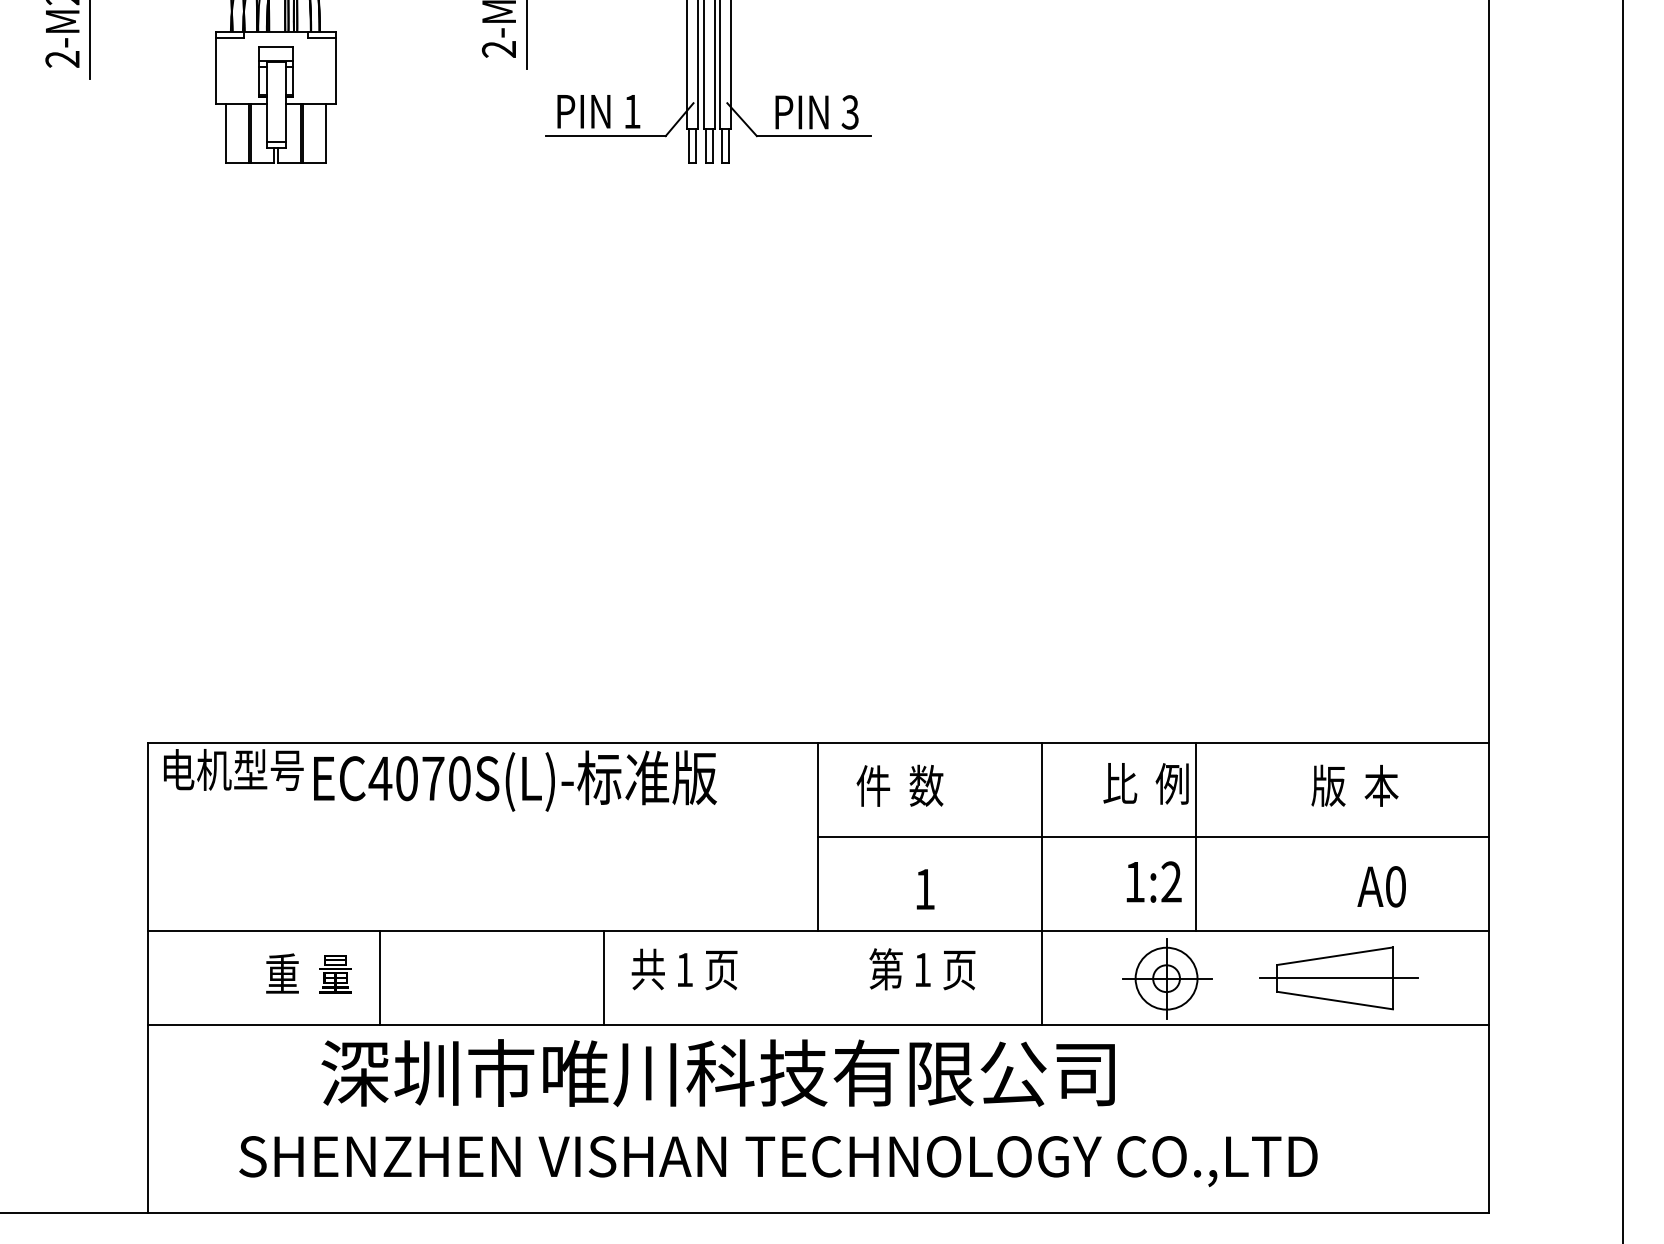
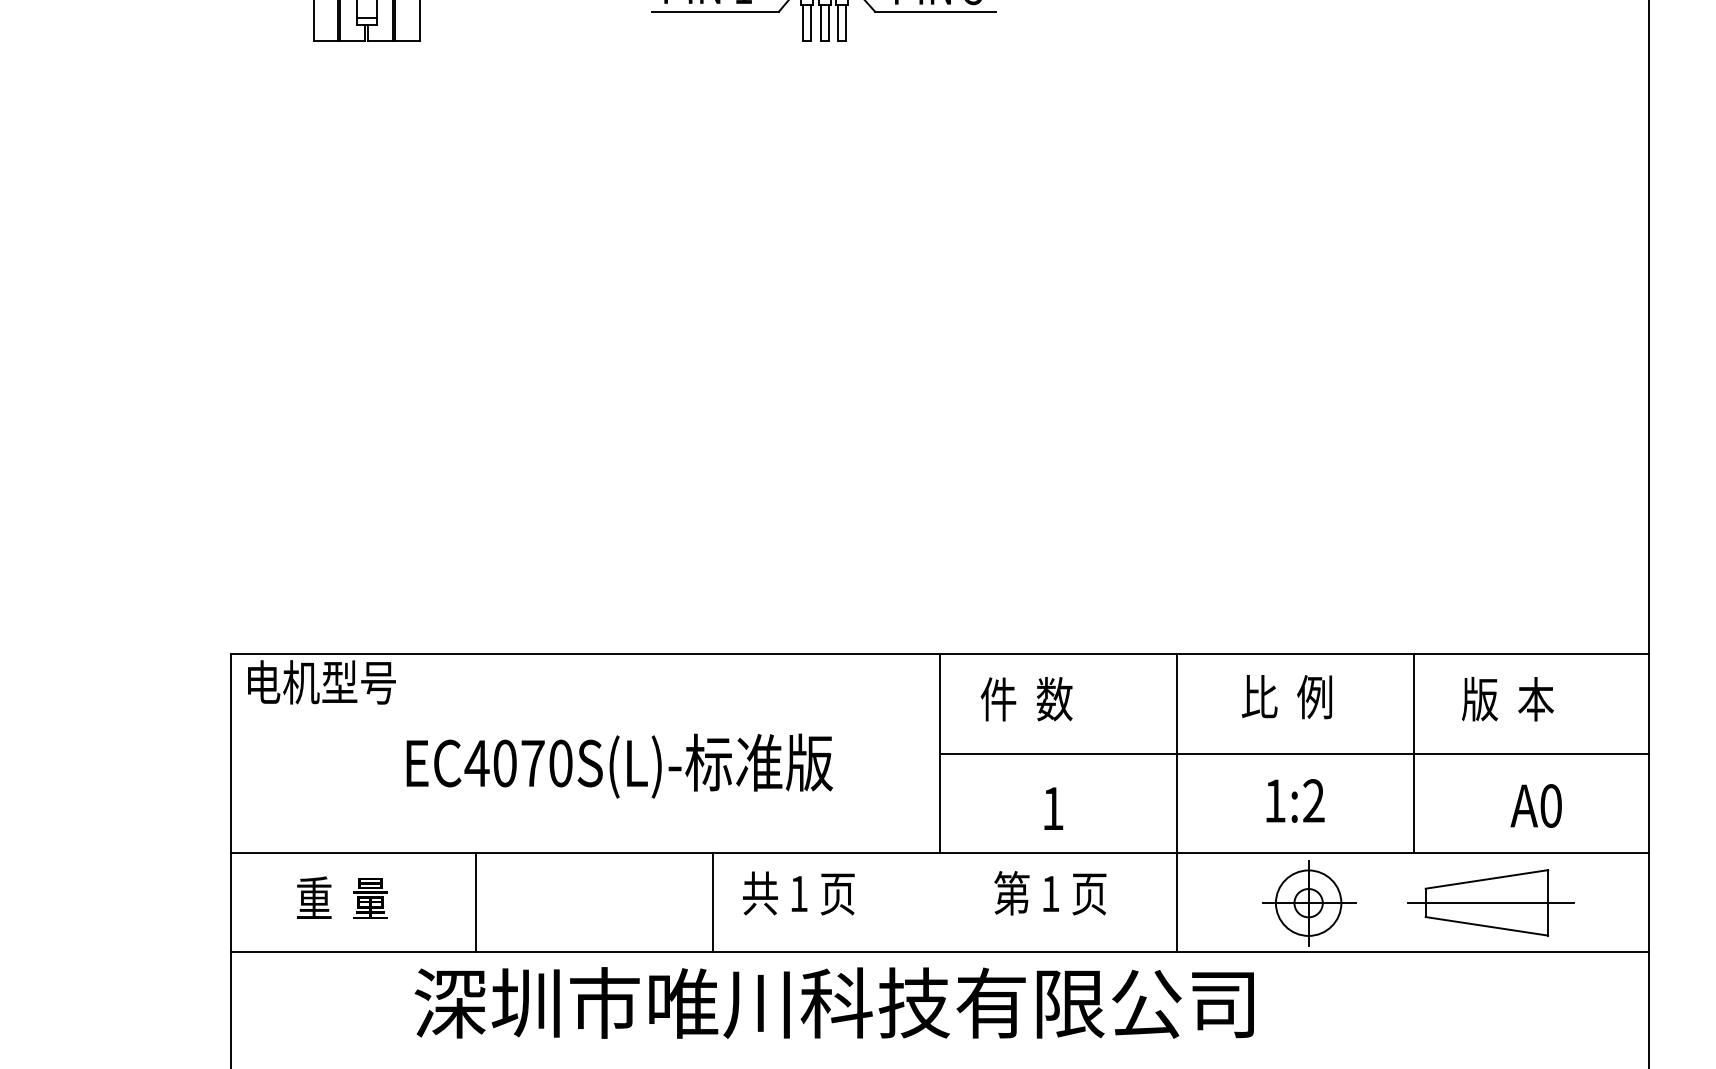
text: (515, 780) -> (619, 765), moved
line: (1196, 837) -> (1414, 753), moved
text: (308, 973) -> (341, 897), moved

